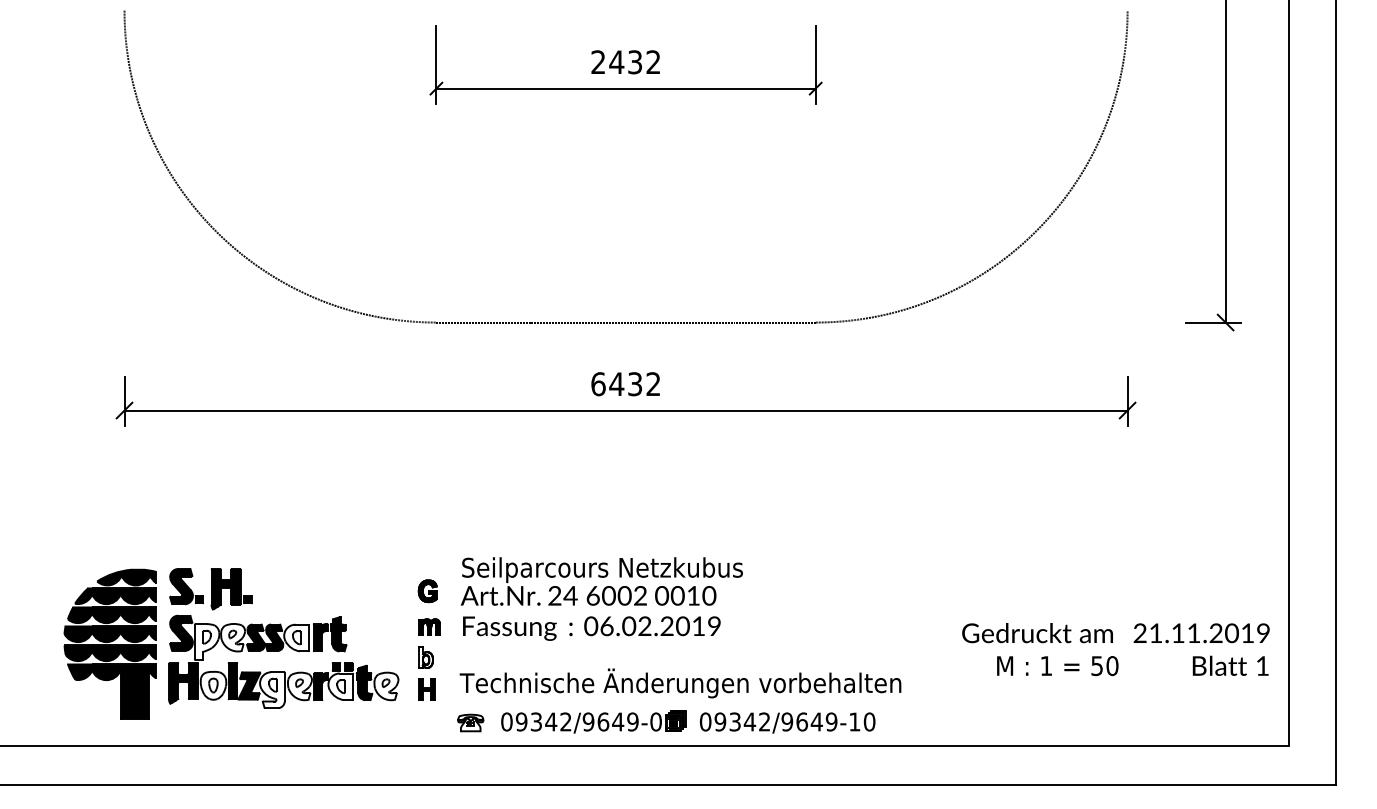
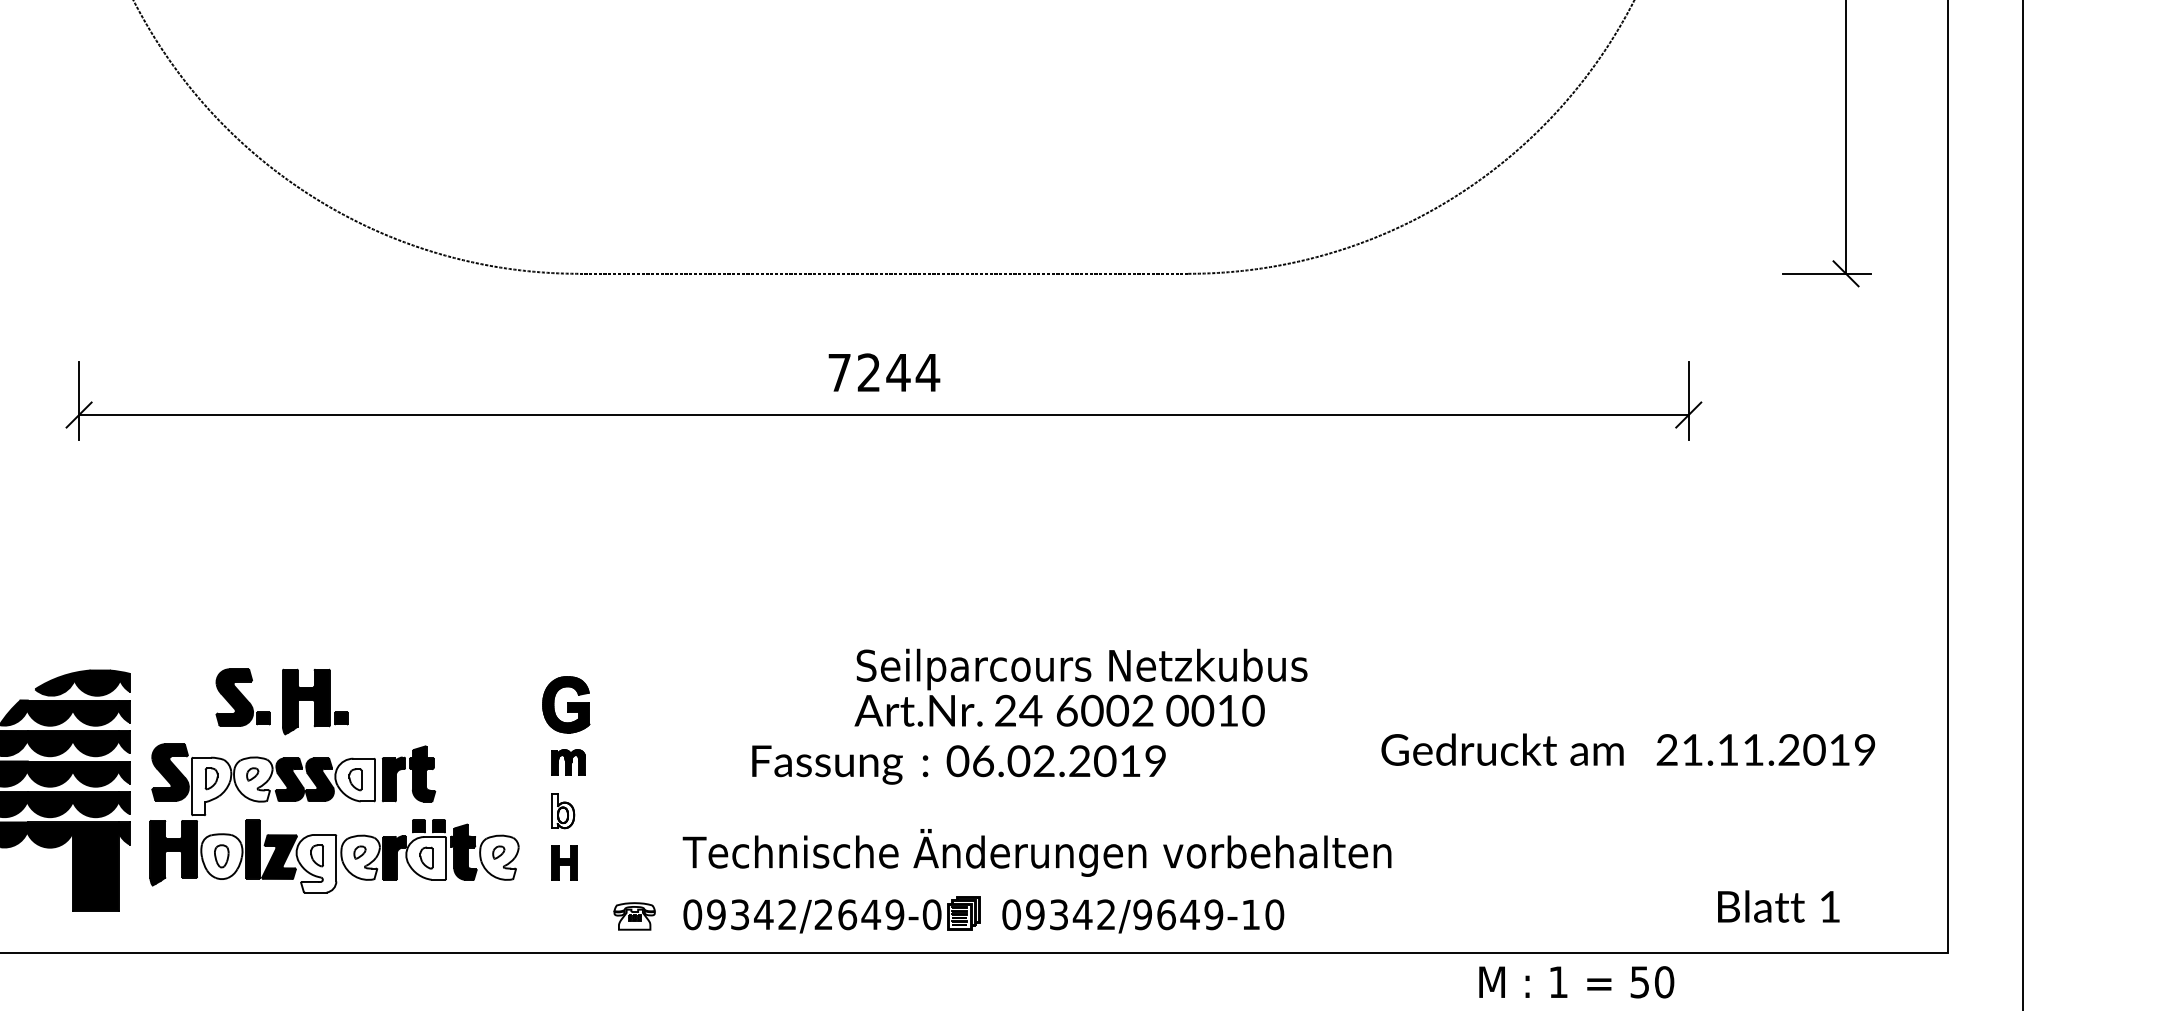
text: (626, 384) -> (884, 373), 6432 -> 7244
text: (601, 581) -> (1080, 687), moved
part: (210, 589) -> (281, 702), moved
part: (427, 591) -> (565, 705), size x1.6
text: (591, 628) -> (958, 764), moved
text: (1115, 633) -> (1627, 750), moved
text: (1230, 665) -> (1778, 905), moved
text: (1057, 666) -> (1576, 983), moved
text: (680, 683) -> (1037, 853), moved
text: (588, 721) -> (823, 914), 09342/9649-0 -> 09342/2649-0

